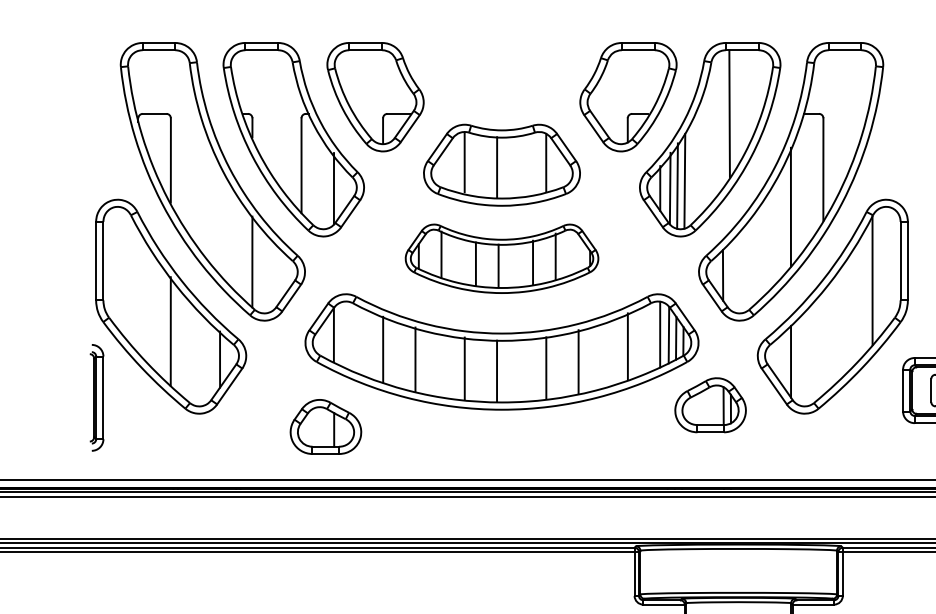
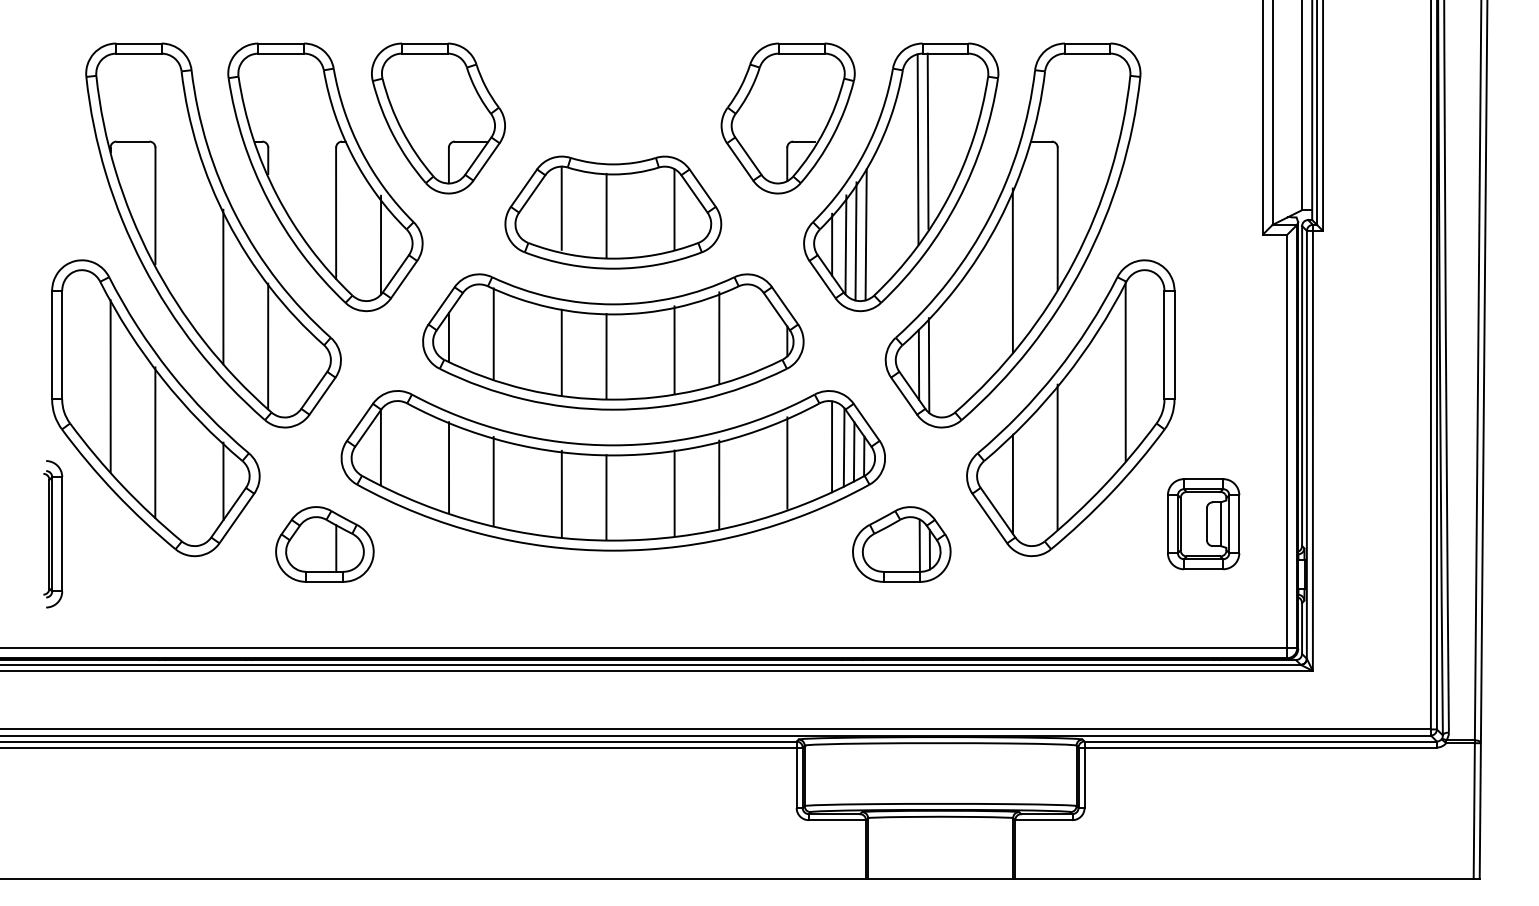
line: (721, 119) -> (917, 149), added
line: (220, 218) -> (223, 286), added
part: (502, 258) -> (613, 341), size x1.43
line: (729, 275) -> (928, 365), added
line: (138, 290) -> (110, 385), added
line: (823, 341) -> (1057, 456), added
part: (325, 426) -> (324, 544), moved

